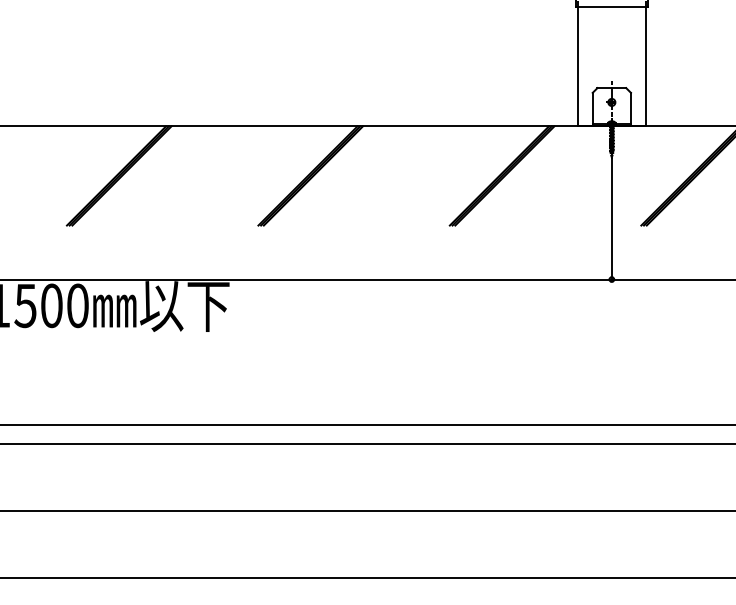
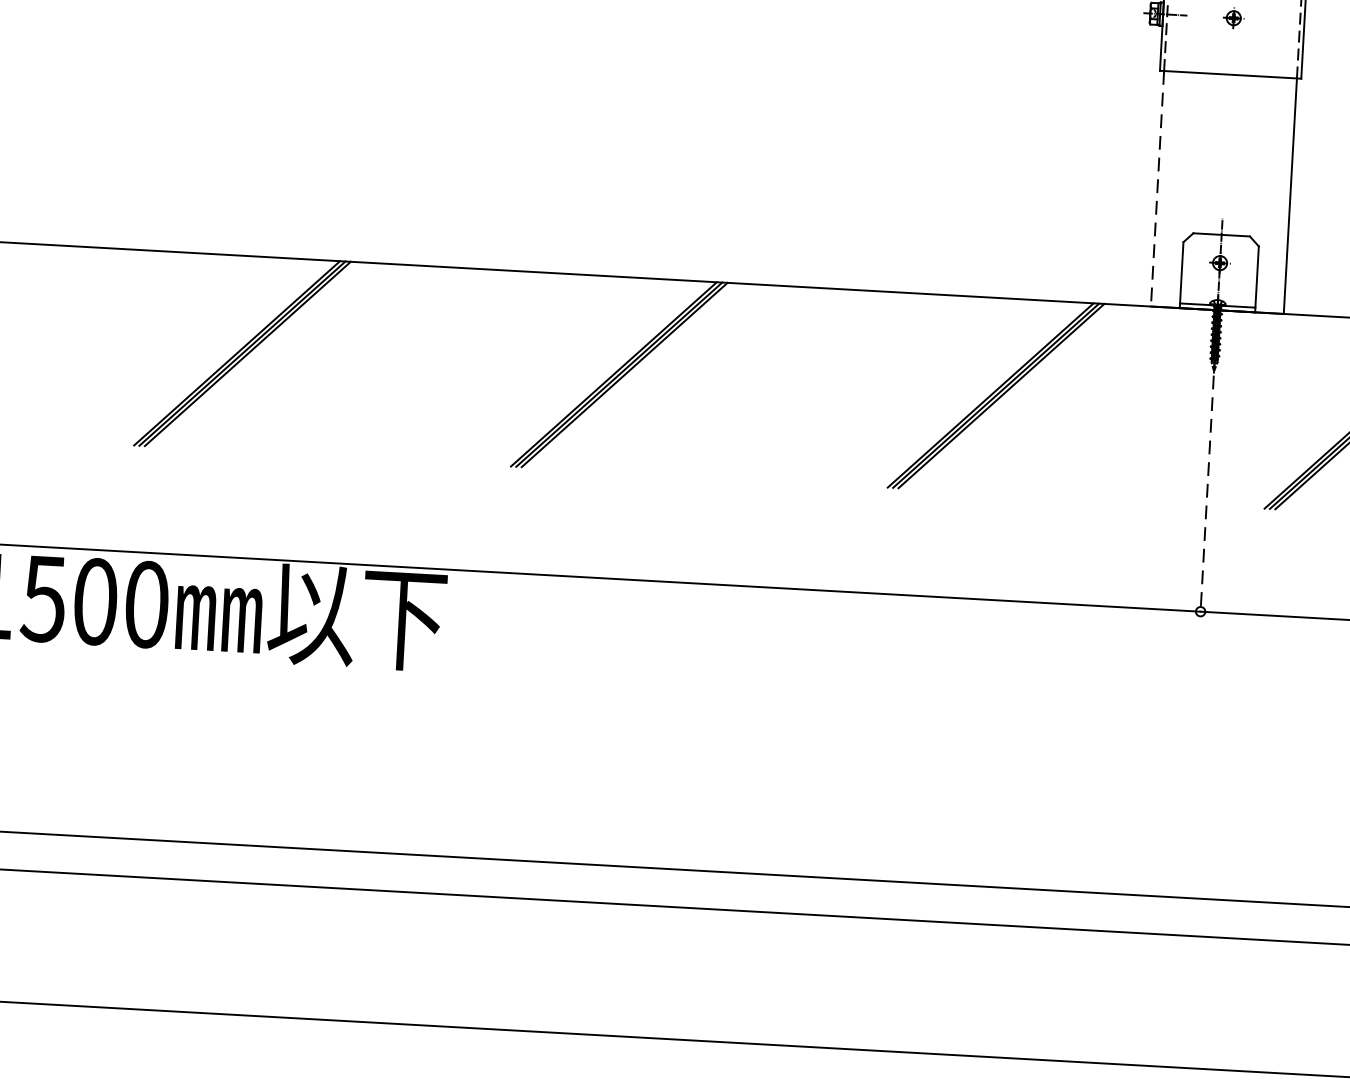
line: (578, 66) -> (1158, 188), solid -> dashed
line: (611, 214) -> (1207, 483), solid -> dashed

